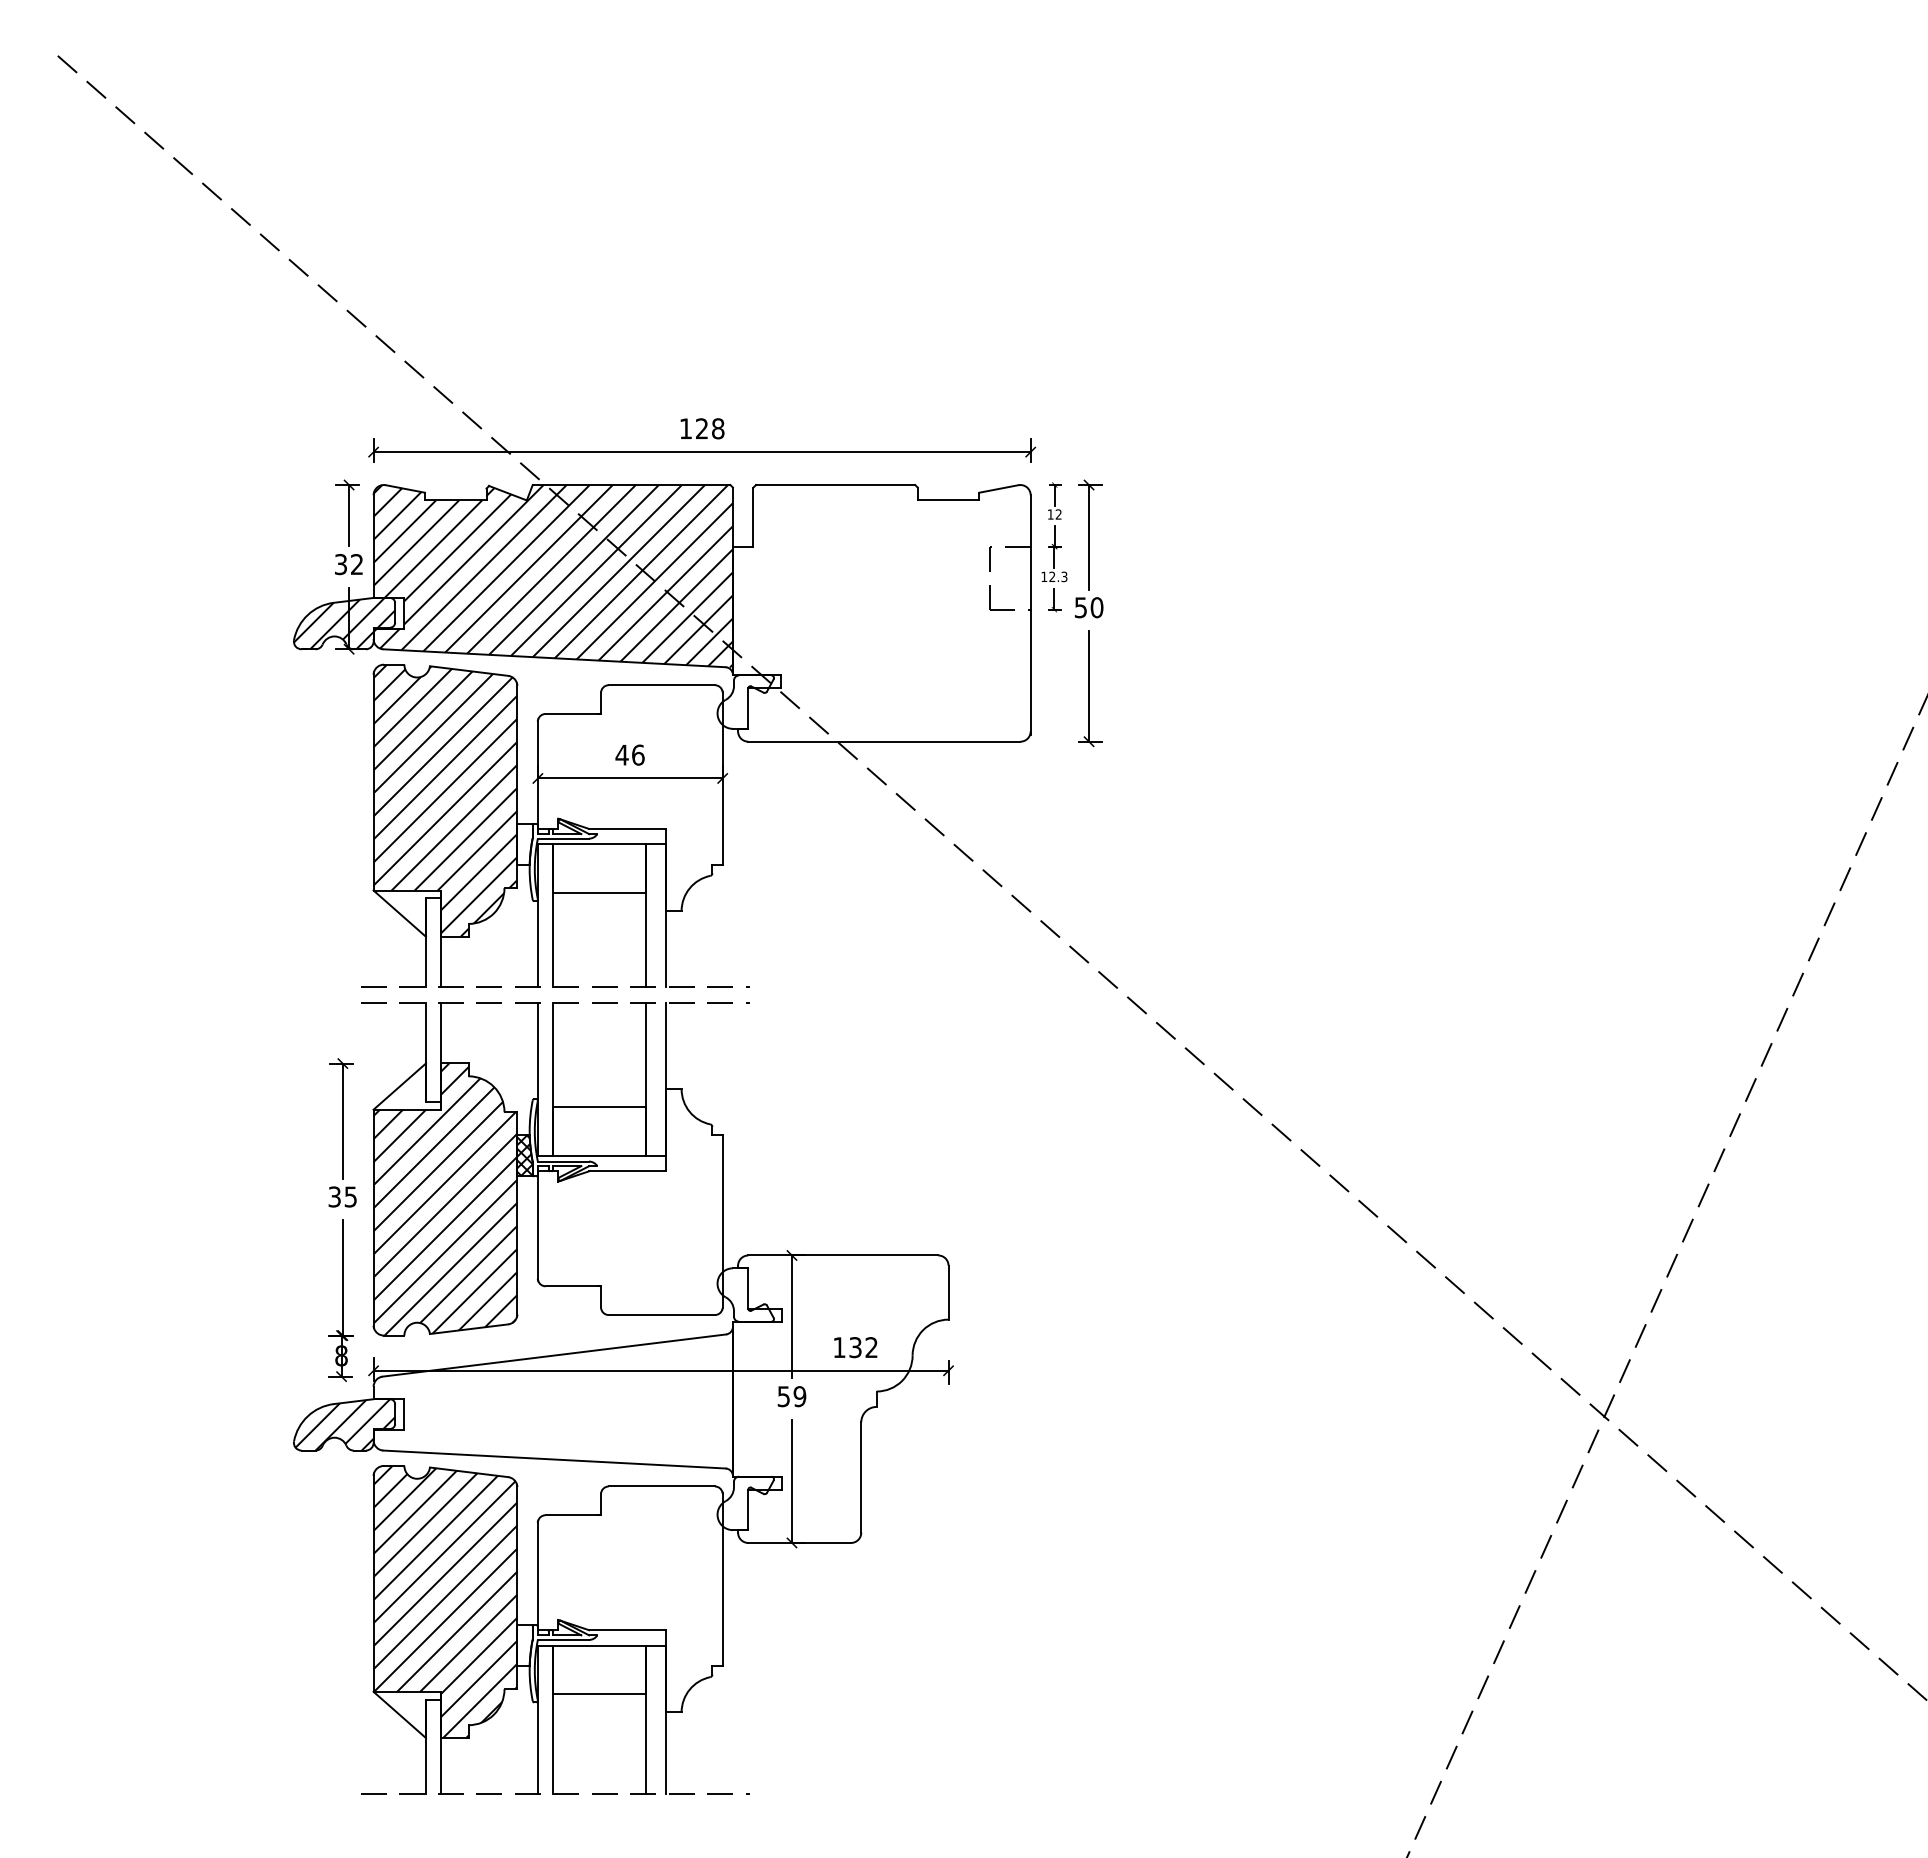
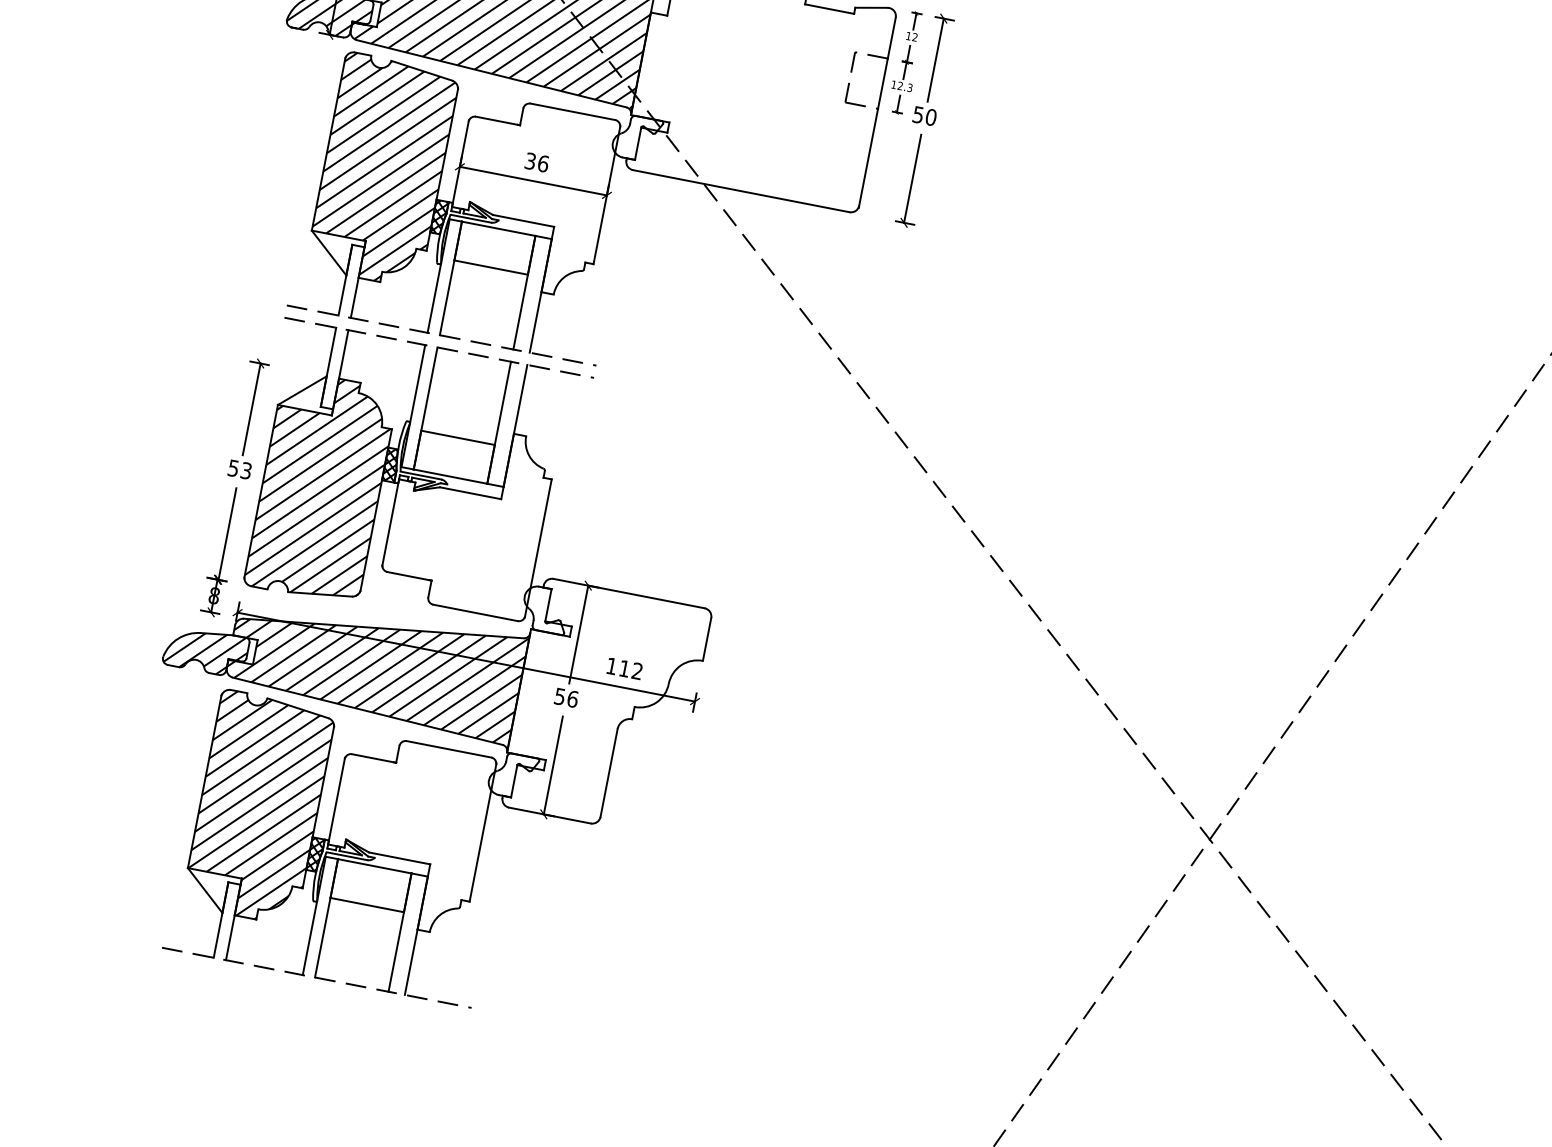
text: (621, 754) -> (530, 160), 46 -> 36
hatch: (524, 843) -> (439, 216), added
text: (342, 1196) -> (239, 469), 35 -> 53
text: (855, 1347) -> (624, 668), 132 -> 112
text: (799, 1396) -> (572, 699), 59 -> 56
hatch: (552, 1402) -> (375, 665), added
hatch: (524, 1645) -> (315, 854), added

